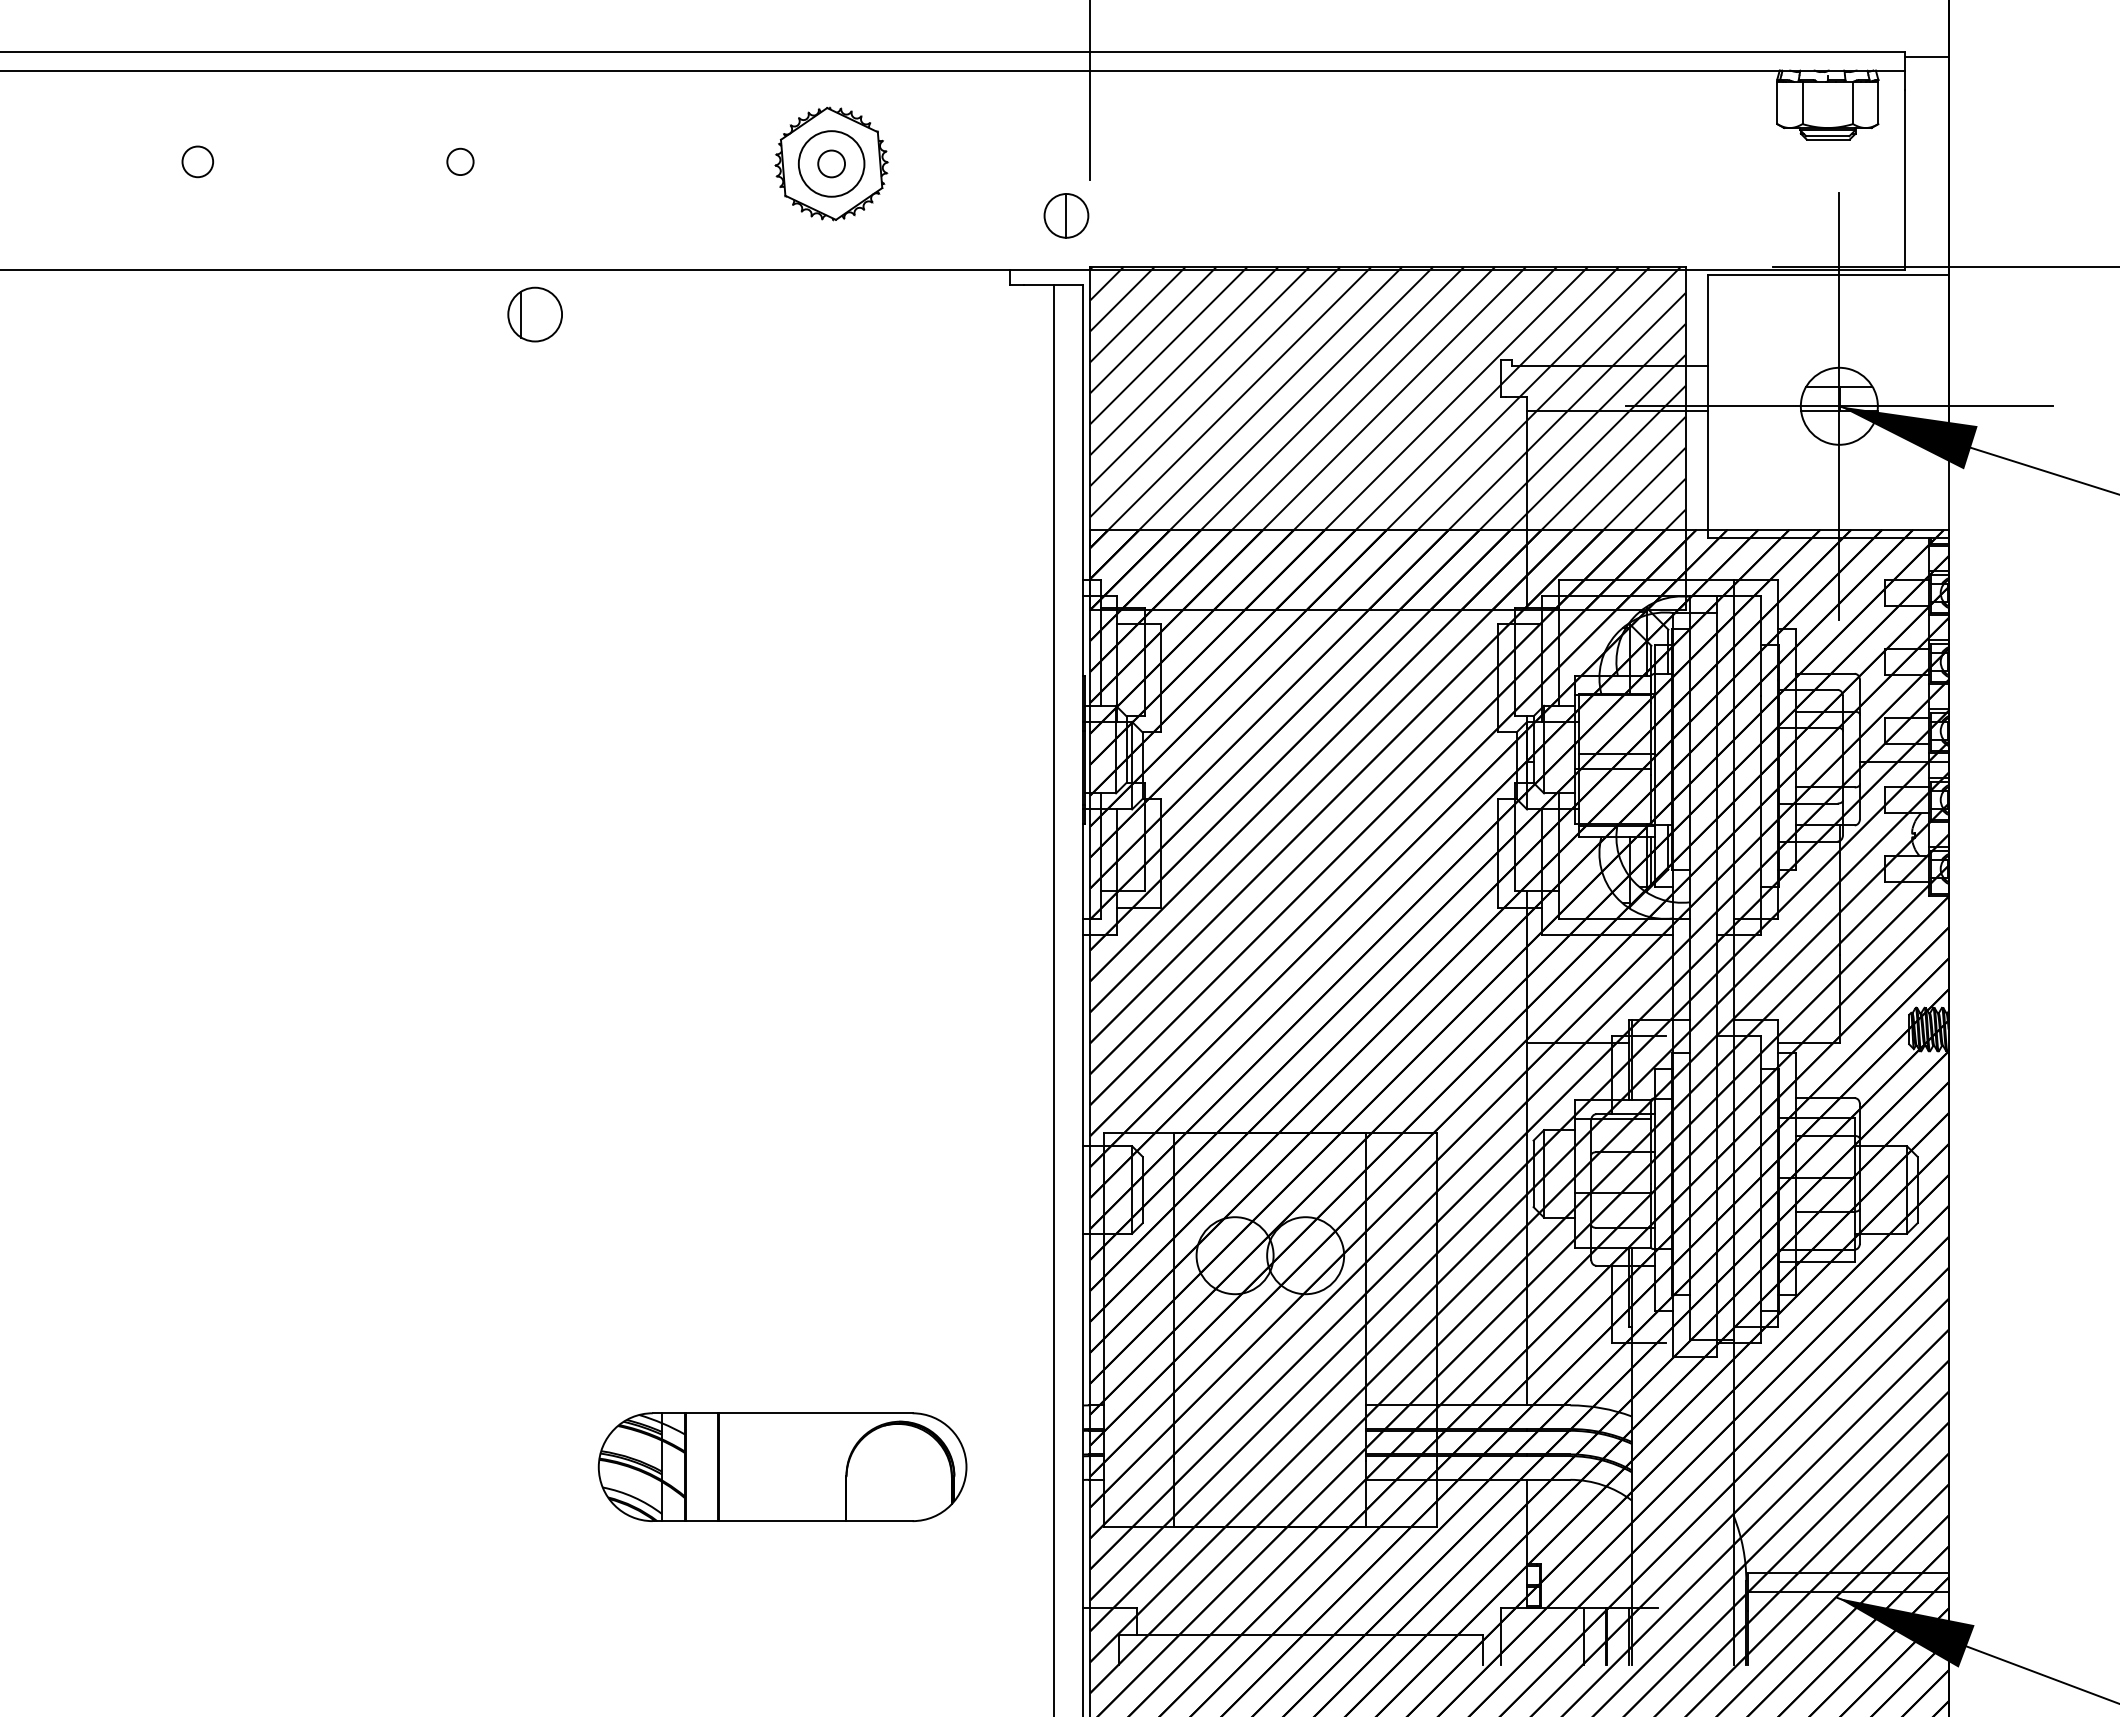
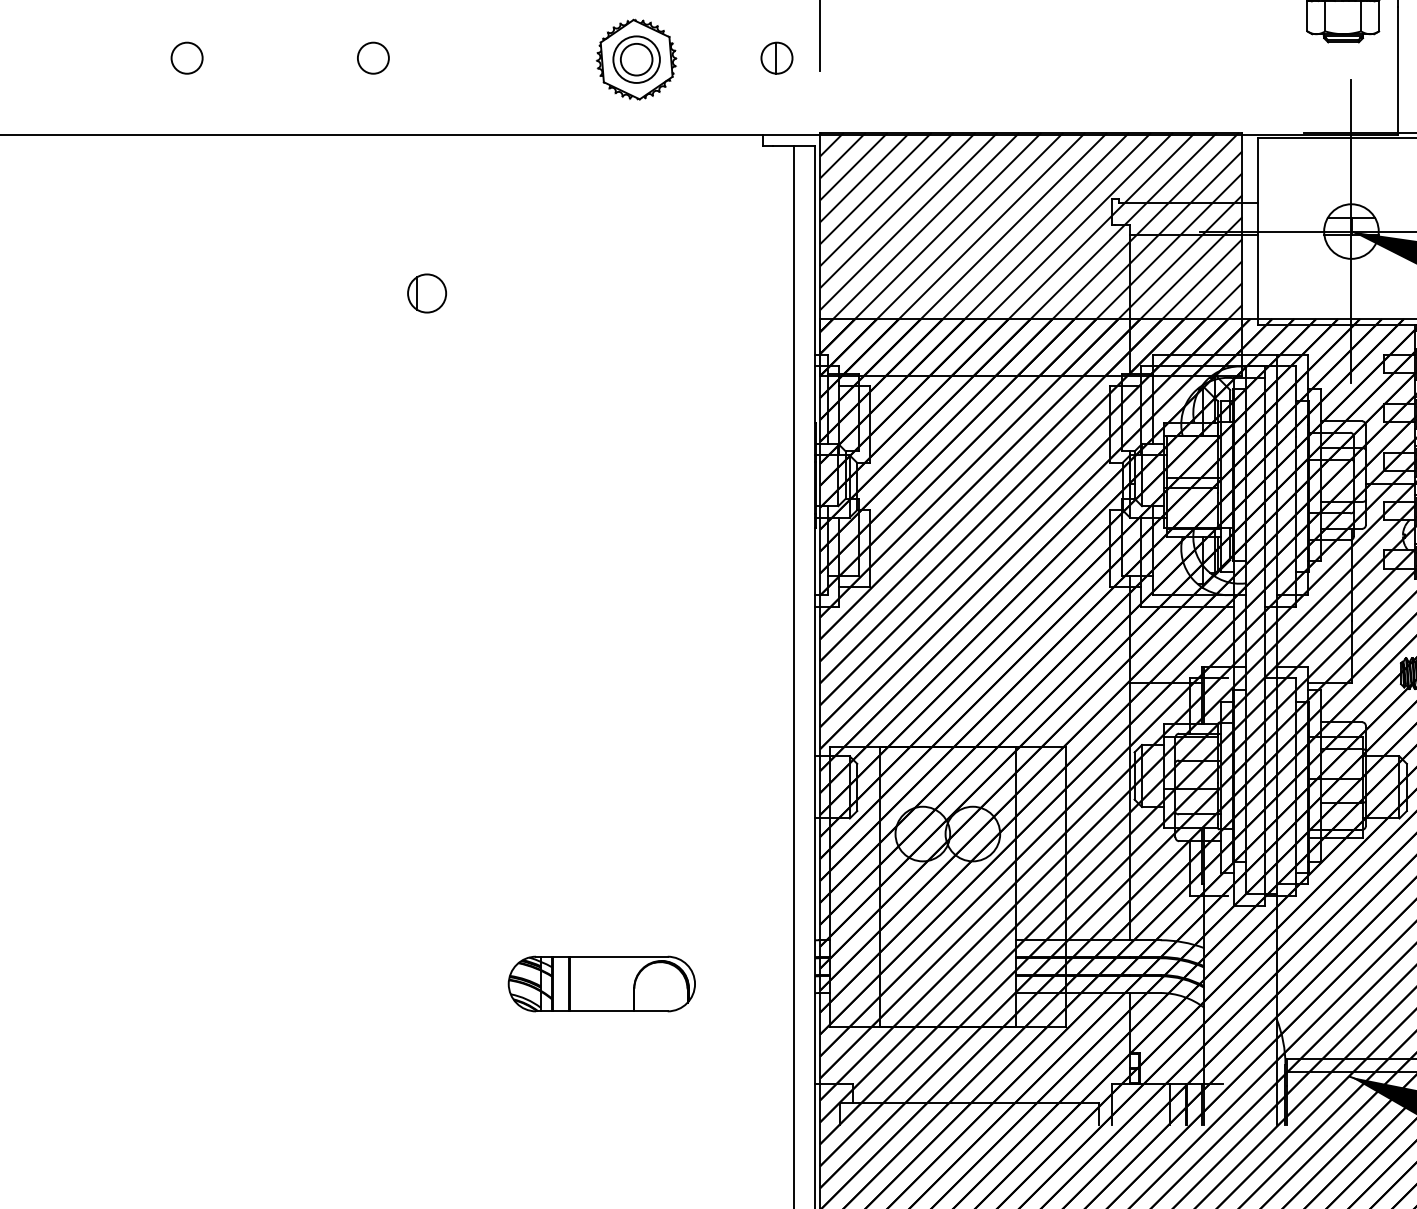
circle: (197, 161) -> (186, 57), size x1.43
circle: (460, 161) -> (373, 57), size x1.67
circle: (831, 163) -> (636, 59), size x1.67
part: (1066, 215) -> (777, 57), moved
part: (534, 314) -> (426, 293), moved
part: (782, 1466) -> (601, 983), size x0.71

